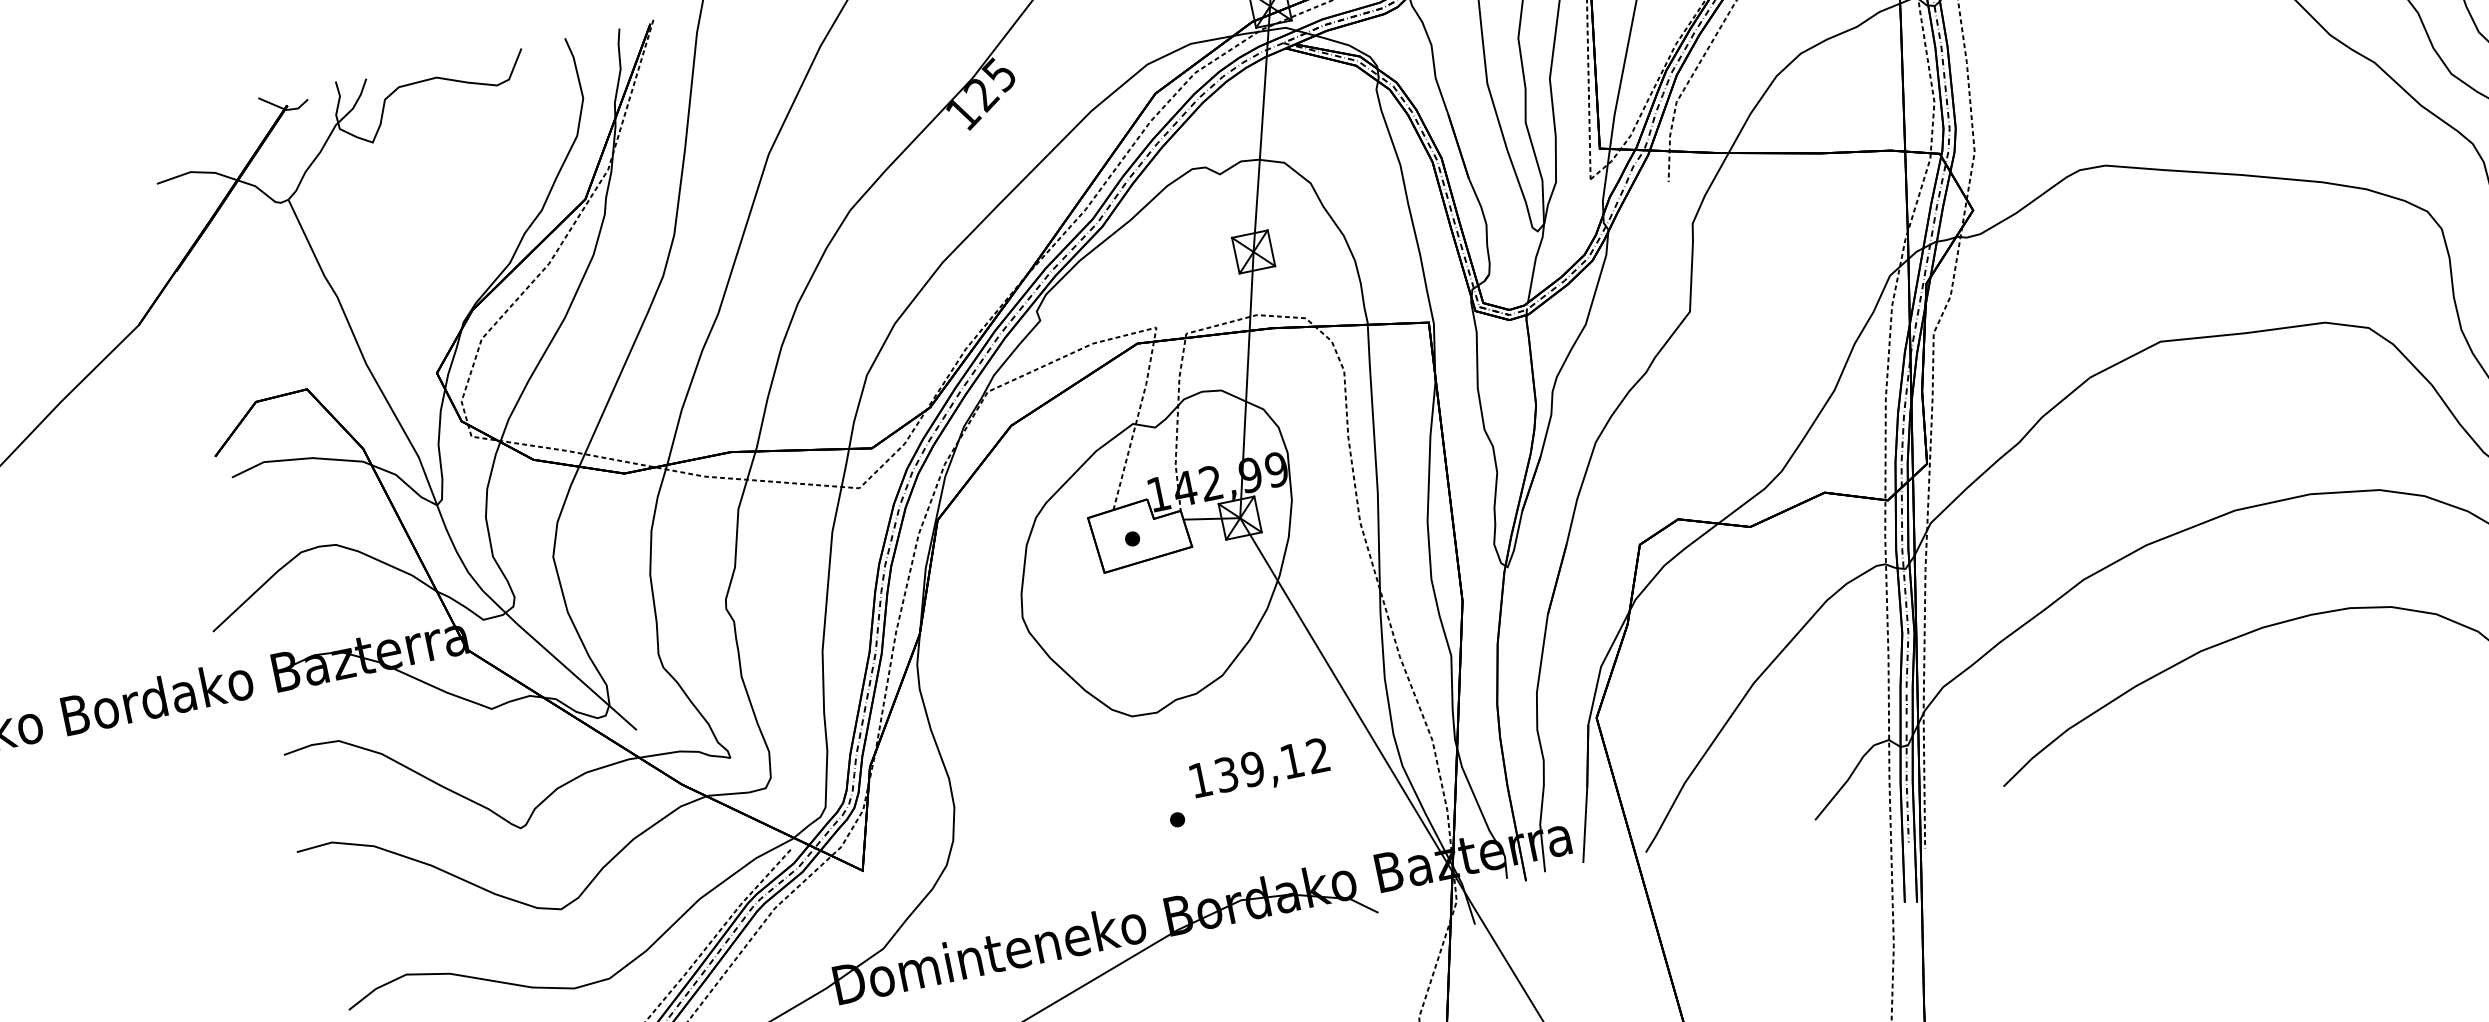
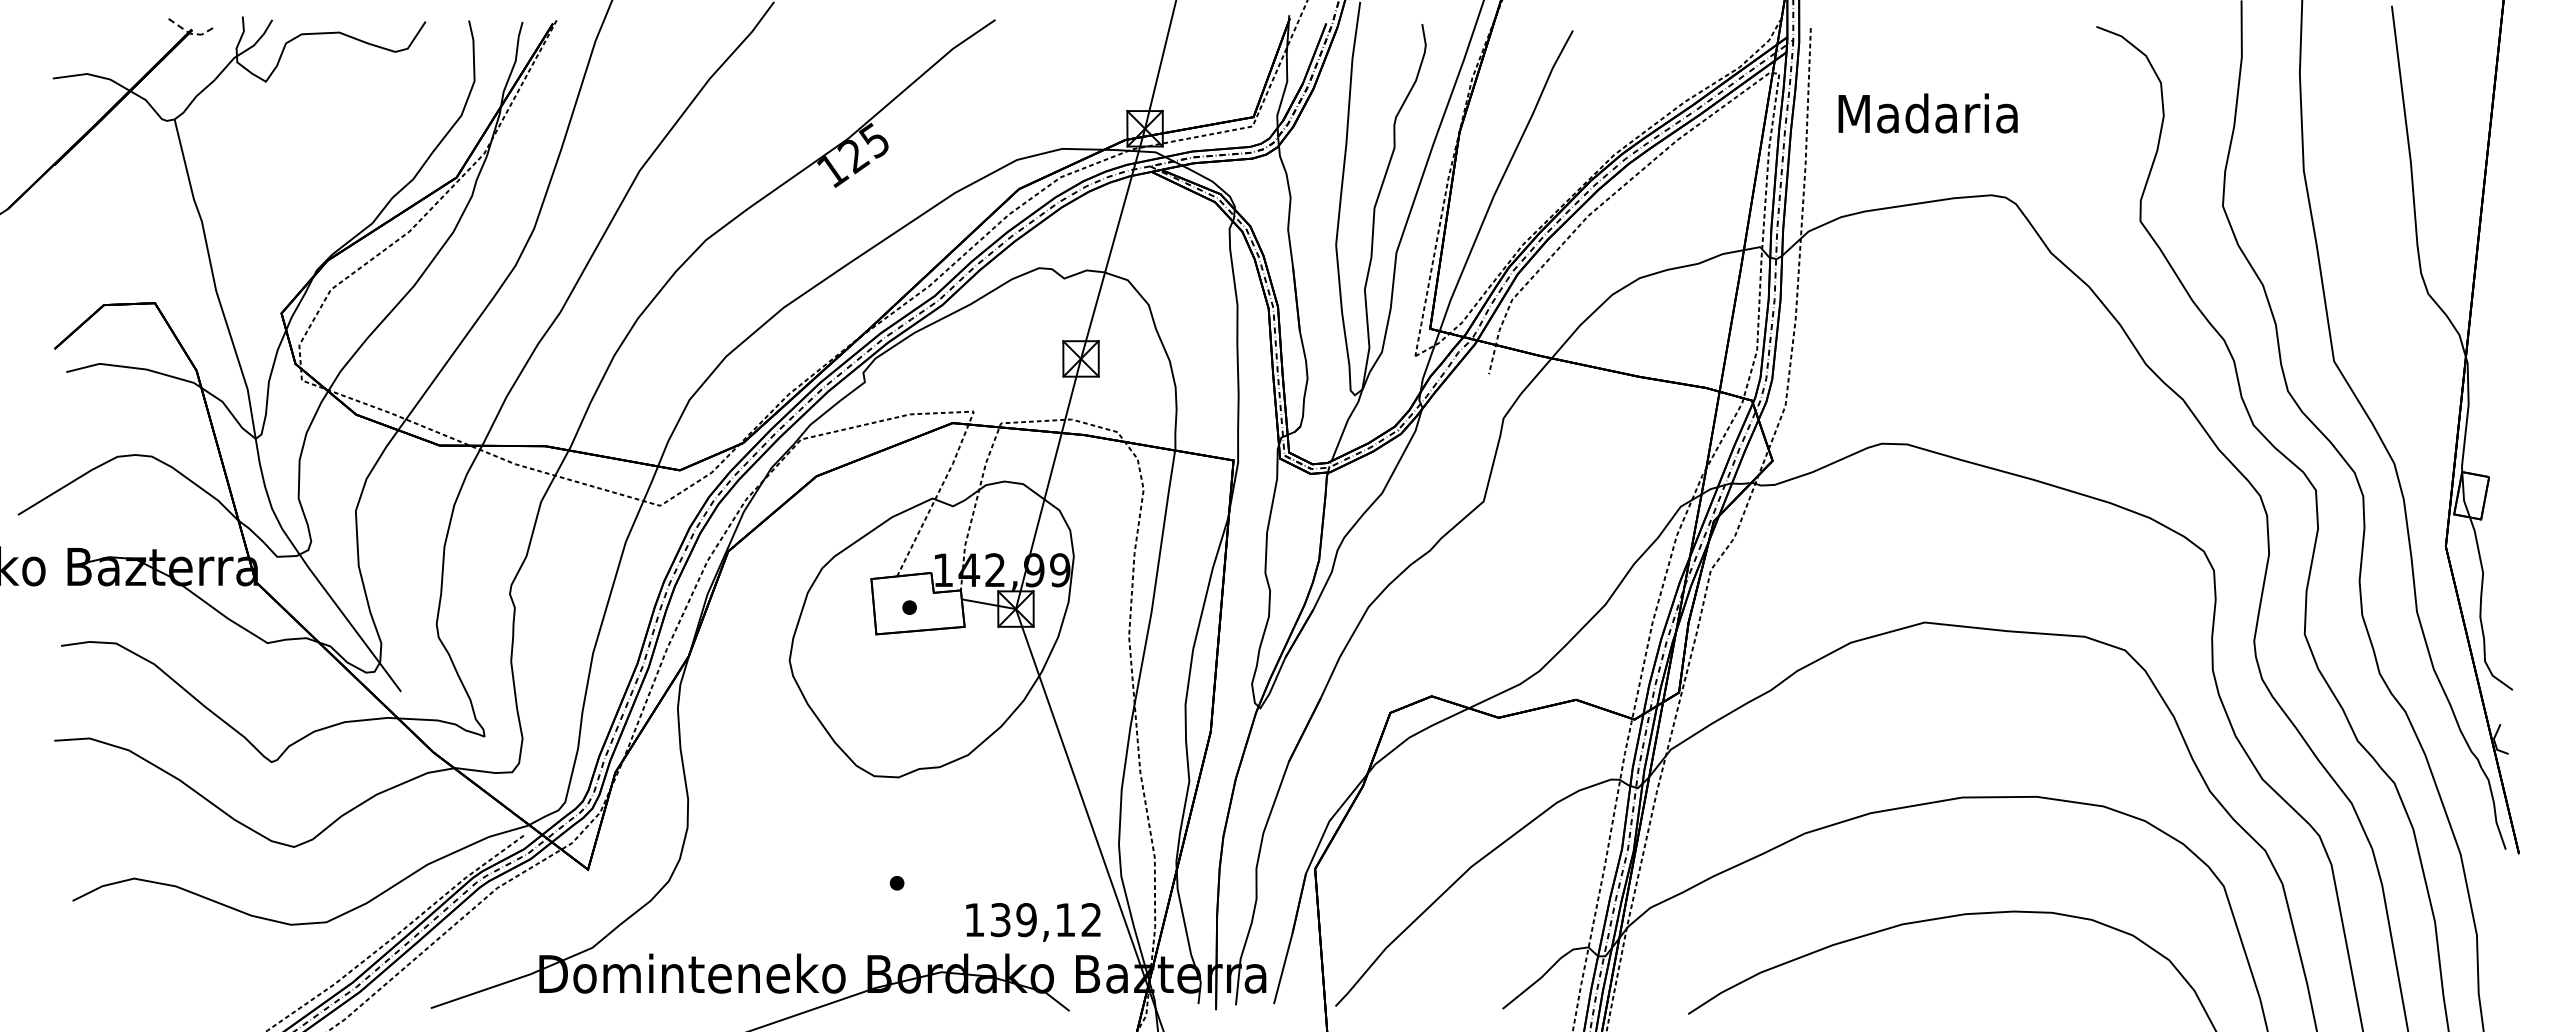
line: (285, 109) -> (189, 33), solid -> dashed
text: (1260, 770) -> (1033, 922), moved

